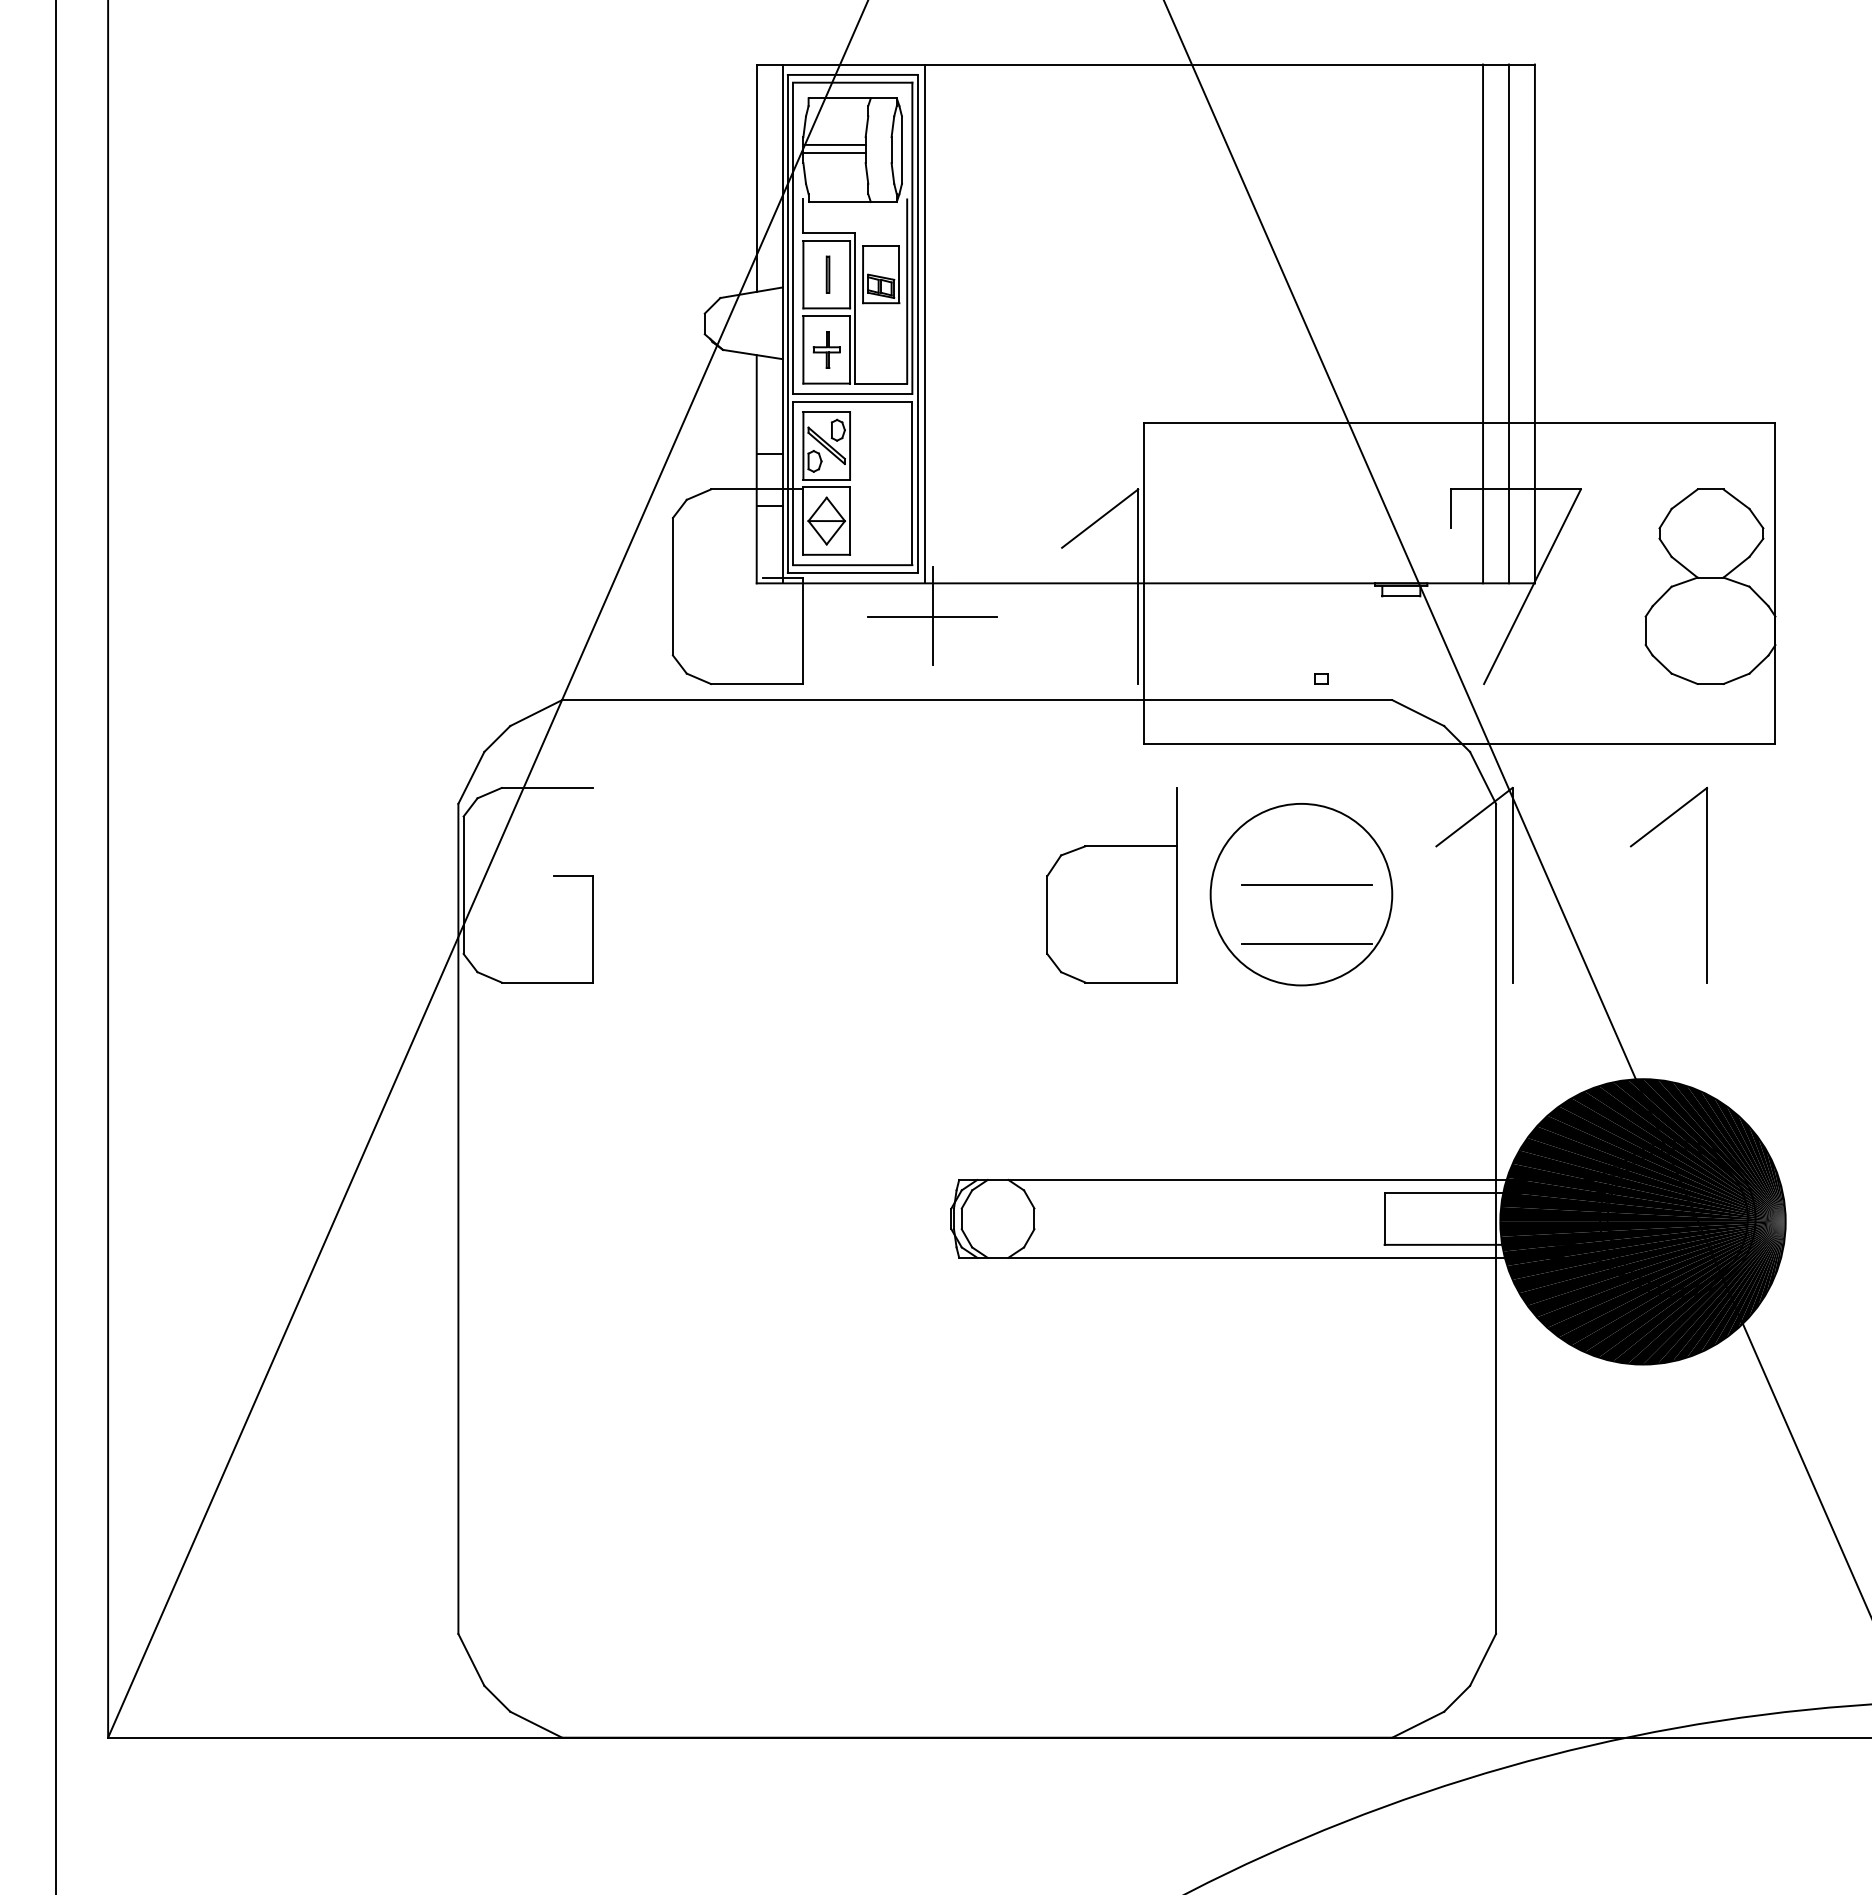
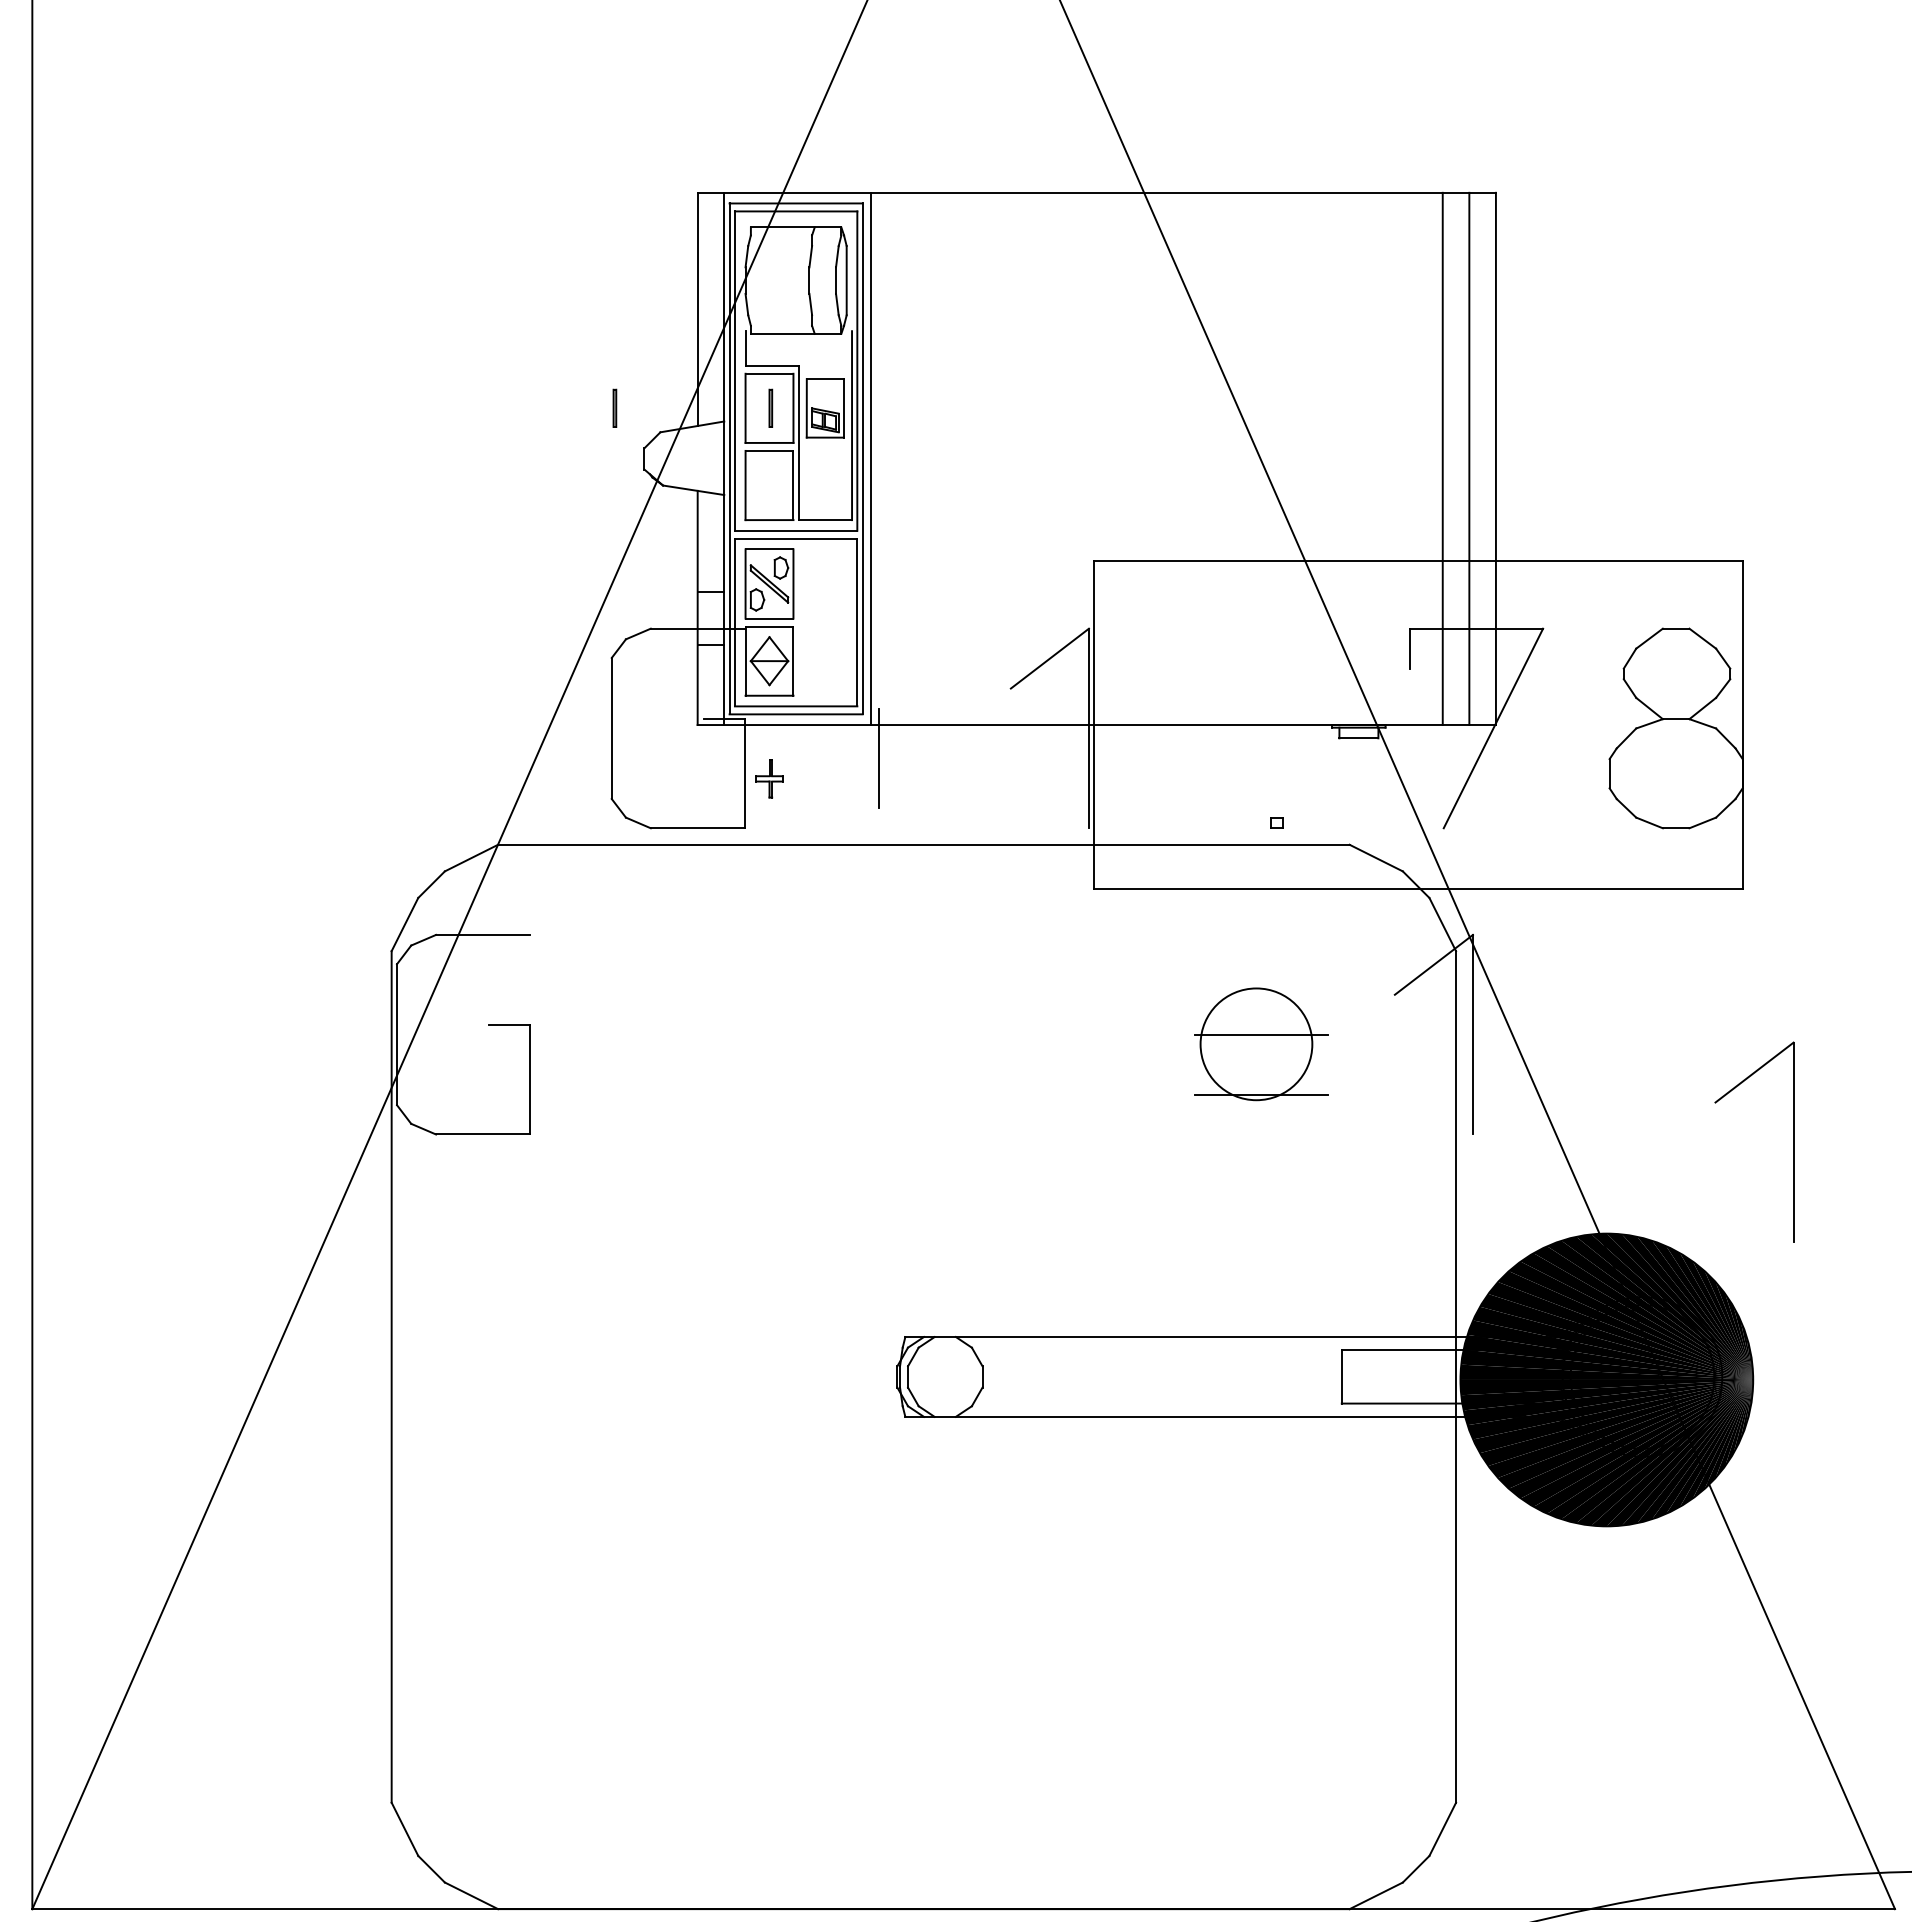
line: (834, 144) -> (777, 274), removed
line: (834, 152) -> (777, 283), removed
part: (675, 274) -> (614, 408), added
part: (826, 349) -> (769, 778), moved
line: (932, 616) -> (877, 759), removed
part: (1111, 885) -> (1061, 1034), removed
part: (1706, 885) -> (1793, 1142), moved
circle: (1301, 894) -> (1256, 1044), size x0.6

